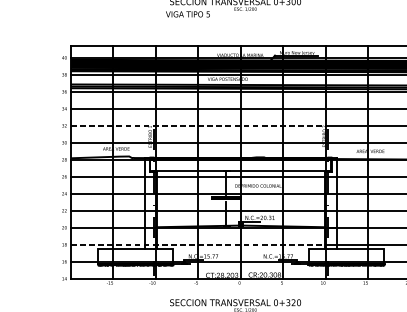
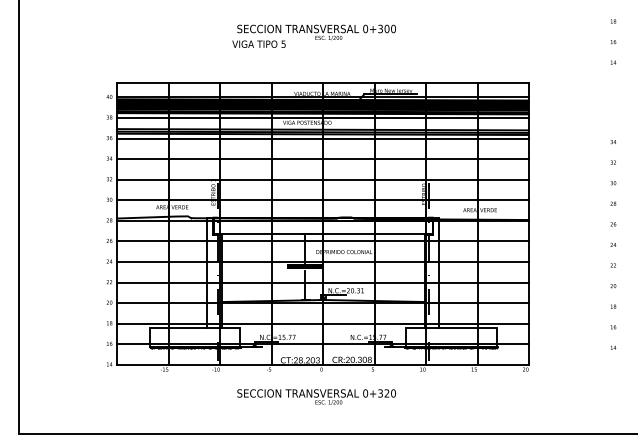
line: (199, 126) -> (272, 179), dashed -> solid
line: (199, 244) -> (272, 323), dashed -> solid

